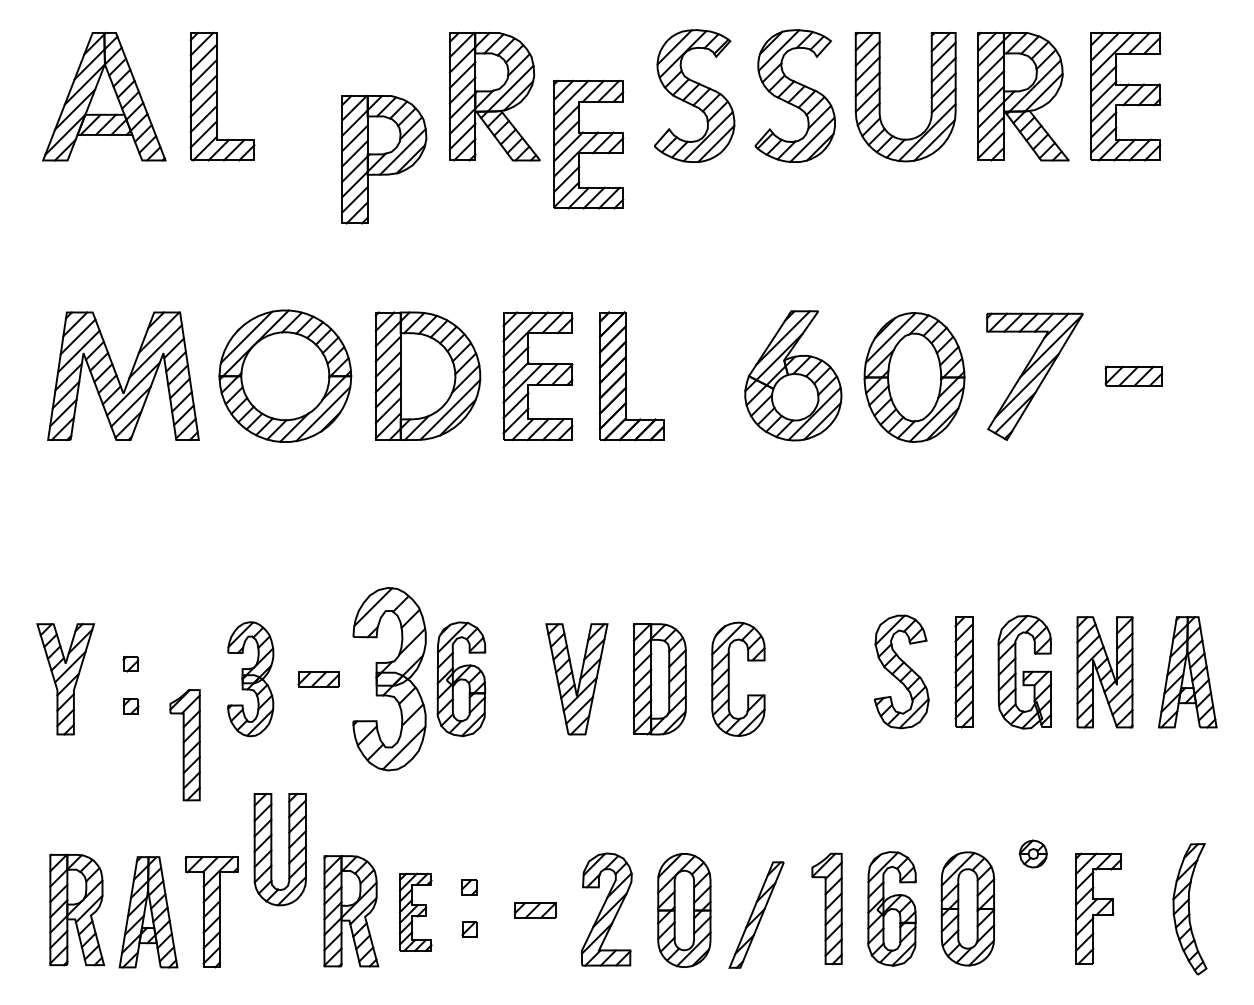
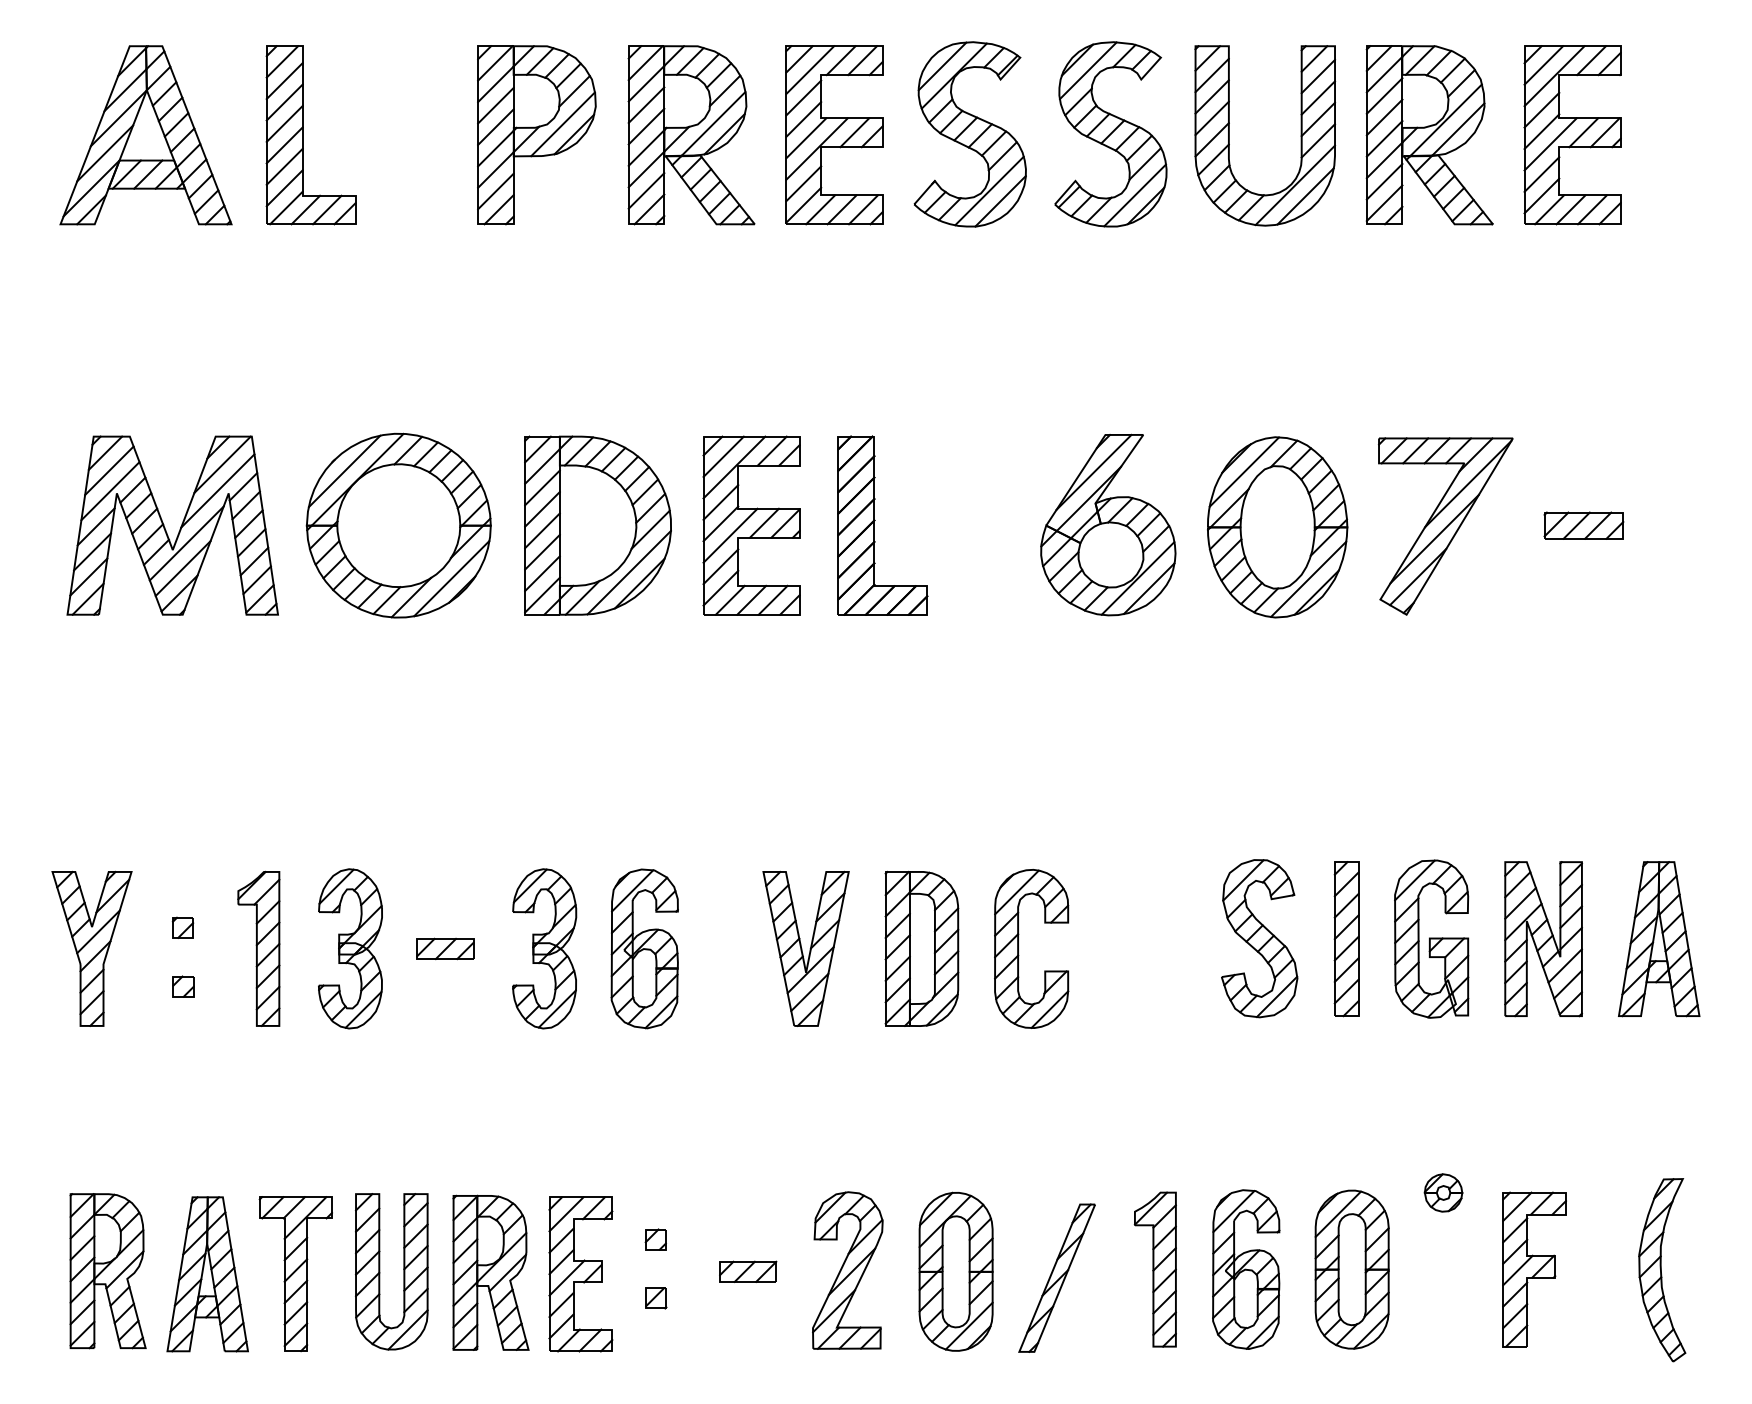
part: (588, 144) -> (834, 135), moved
part: (383, 159) -> (536, 135), moved
part: (389, 678) -> (544, 948), size x0.62
part: (184, 744) -> (258, 948), moved
part: (272, 849) -> (380, 1271), moved
part: (415, 912) -> (580, 1274), size x1.43

